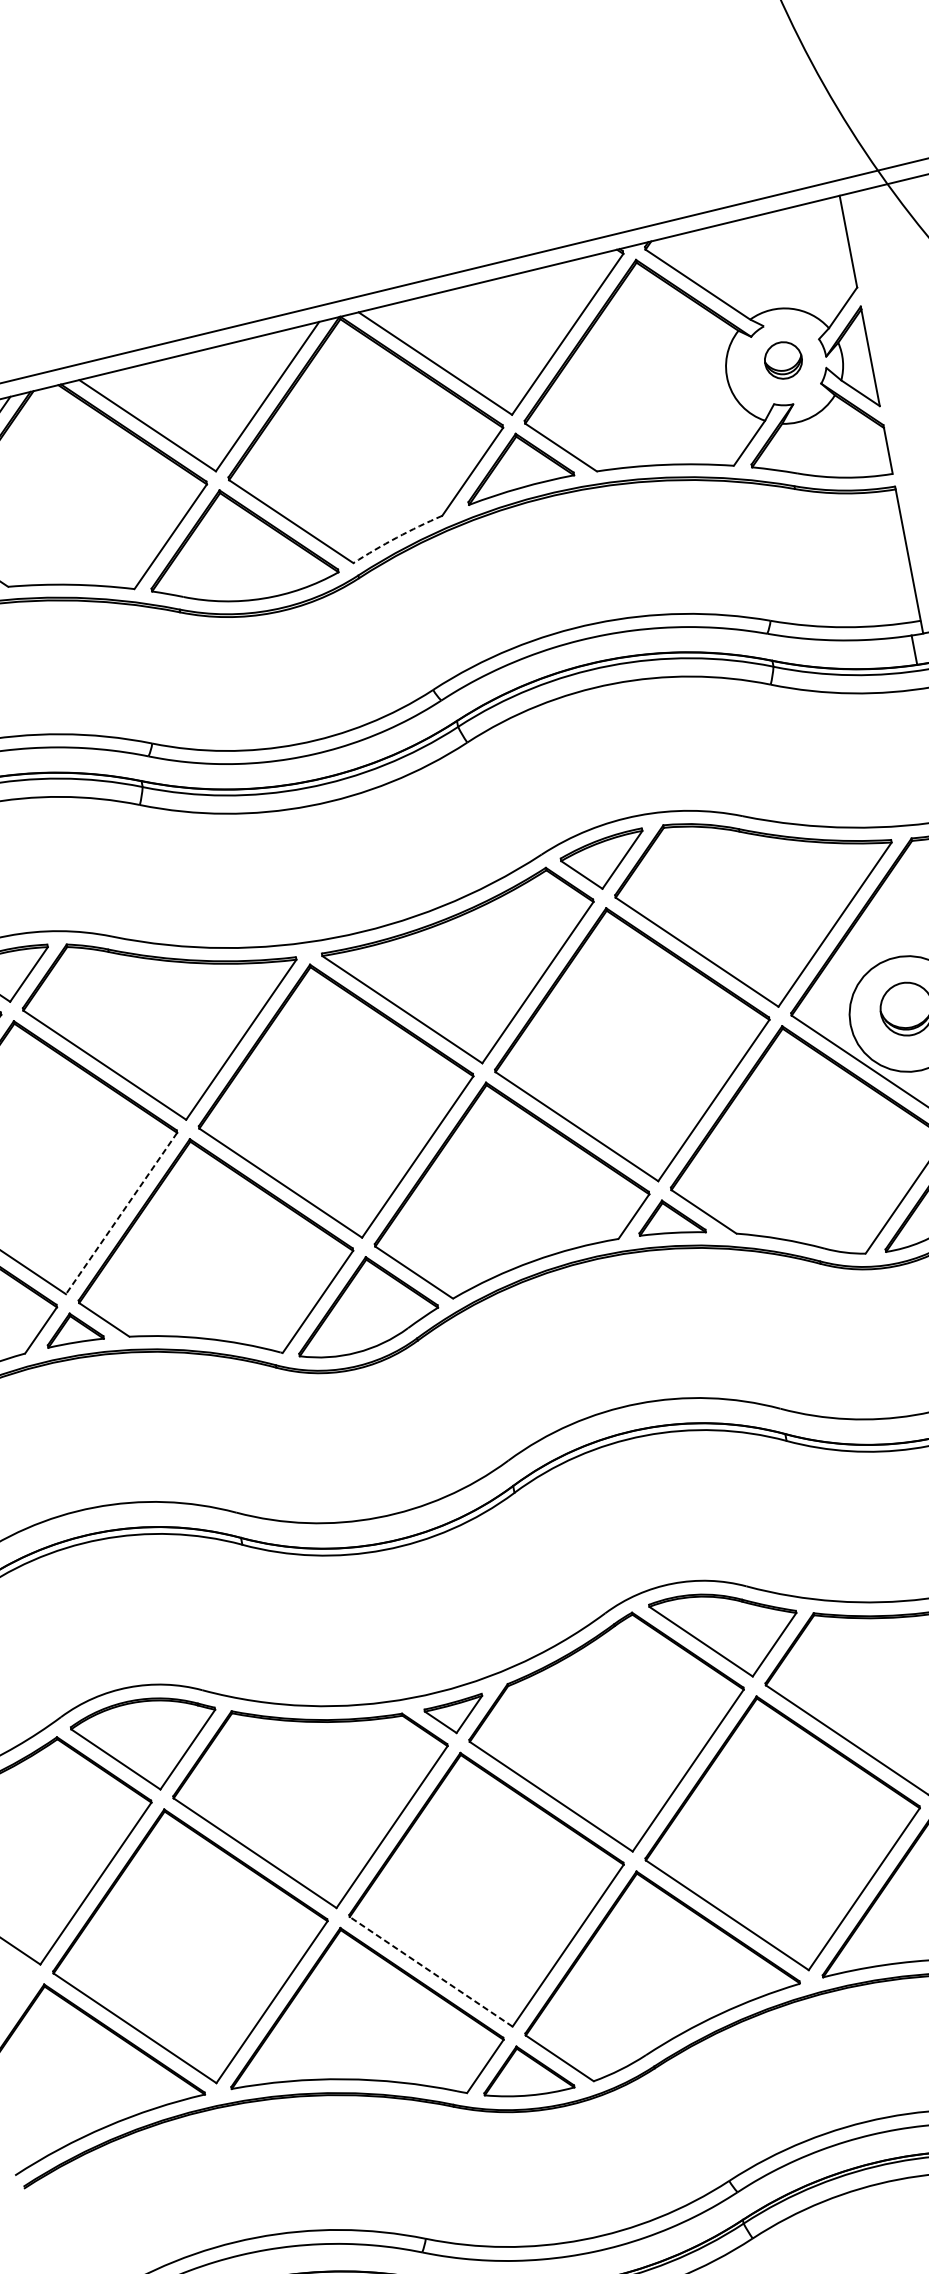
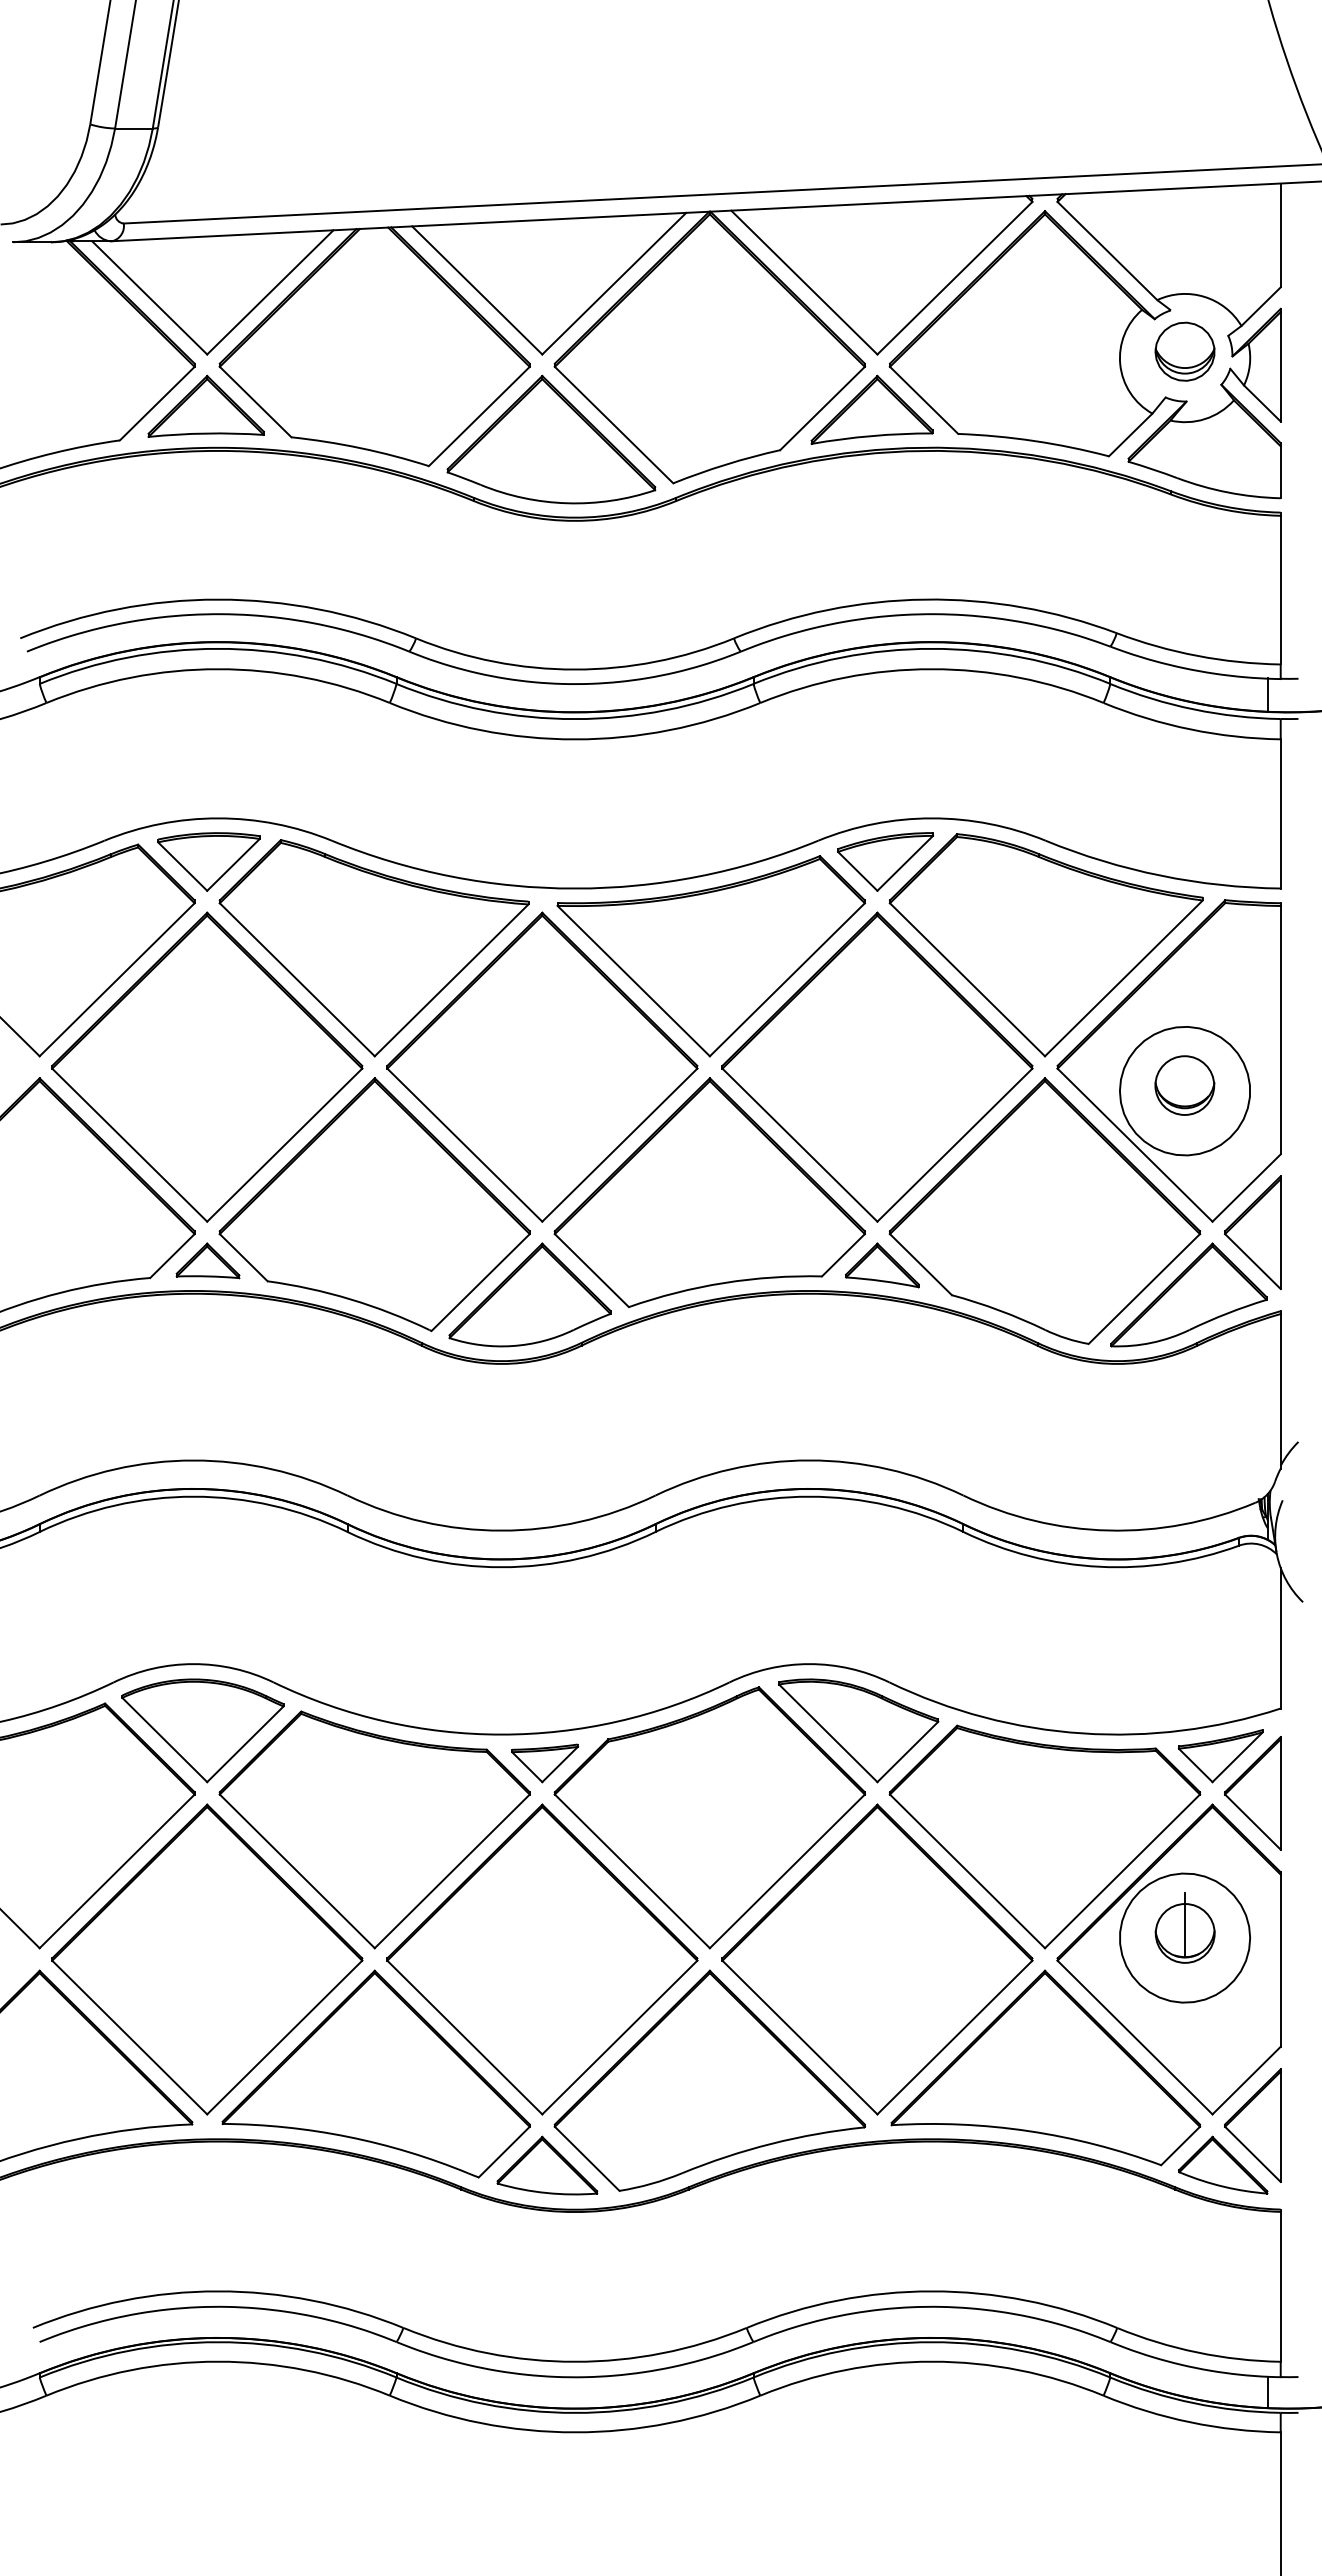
part: (782, 360) -> (1184, 351), size x1.43
arc: (397, 537) -> (726, 464), dashed -> solid
line: (121, 1213) -> (284, 1145), dashed -> solid
line: (430, 1971) -> (464, 2037), dashed -> solid

